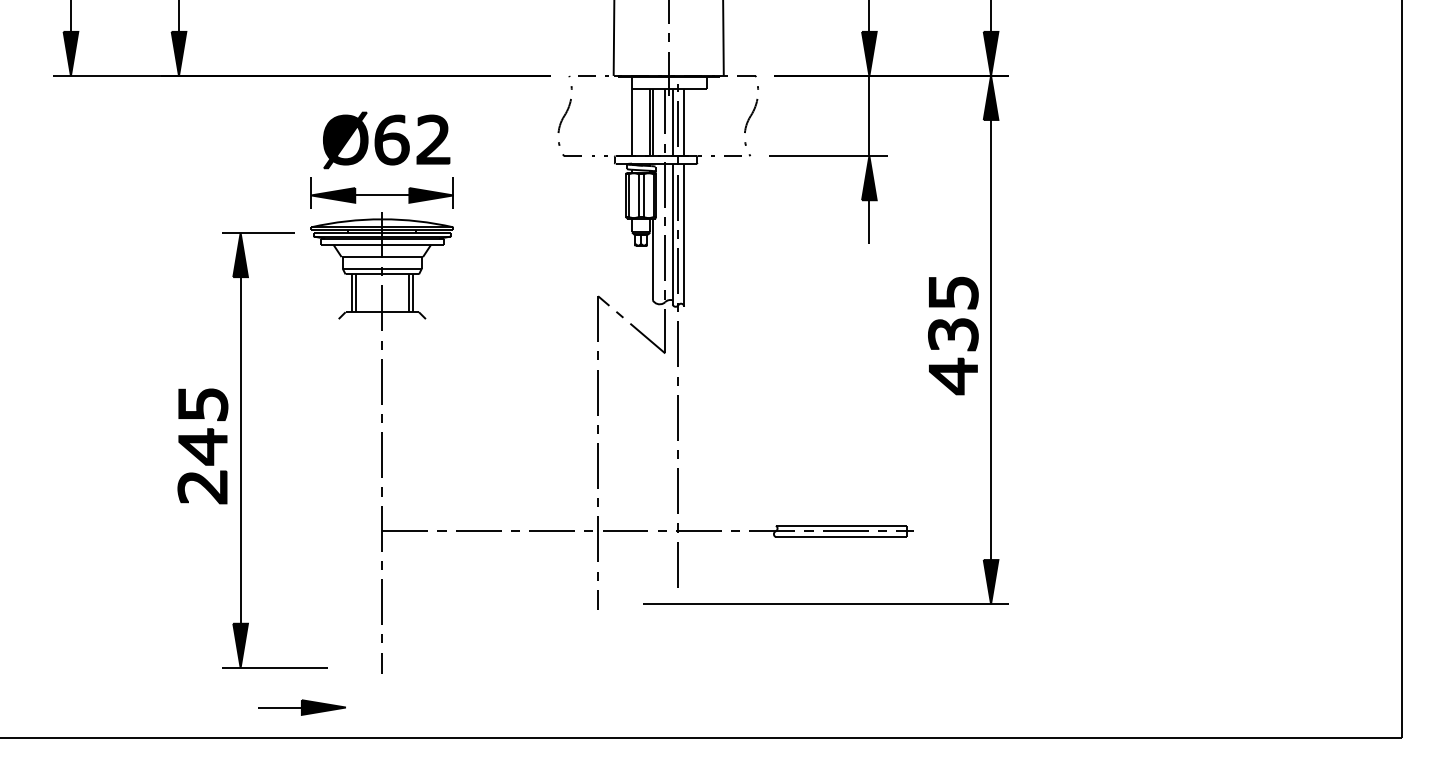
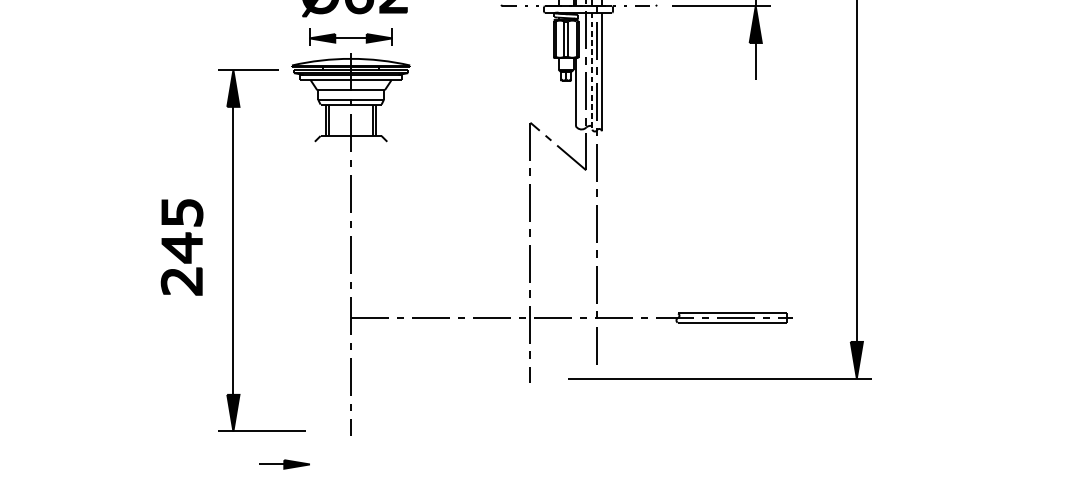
part: (381, 192) -> (350, 36), size x0.7
line: (672, 234) -> (592, 71), solid -> dashed
part: (953, 335) -> (825, 155), removed
part: (202, 446) -> (181, 247), moved
part: (301, 707) -> (283, 464), size x0.7

